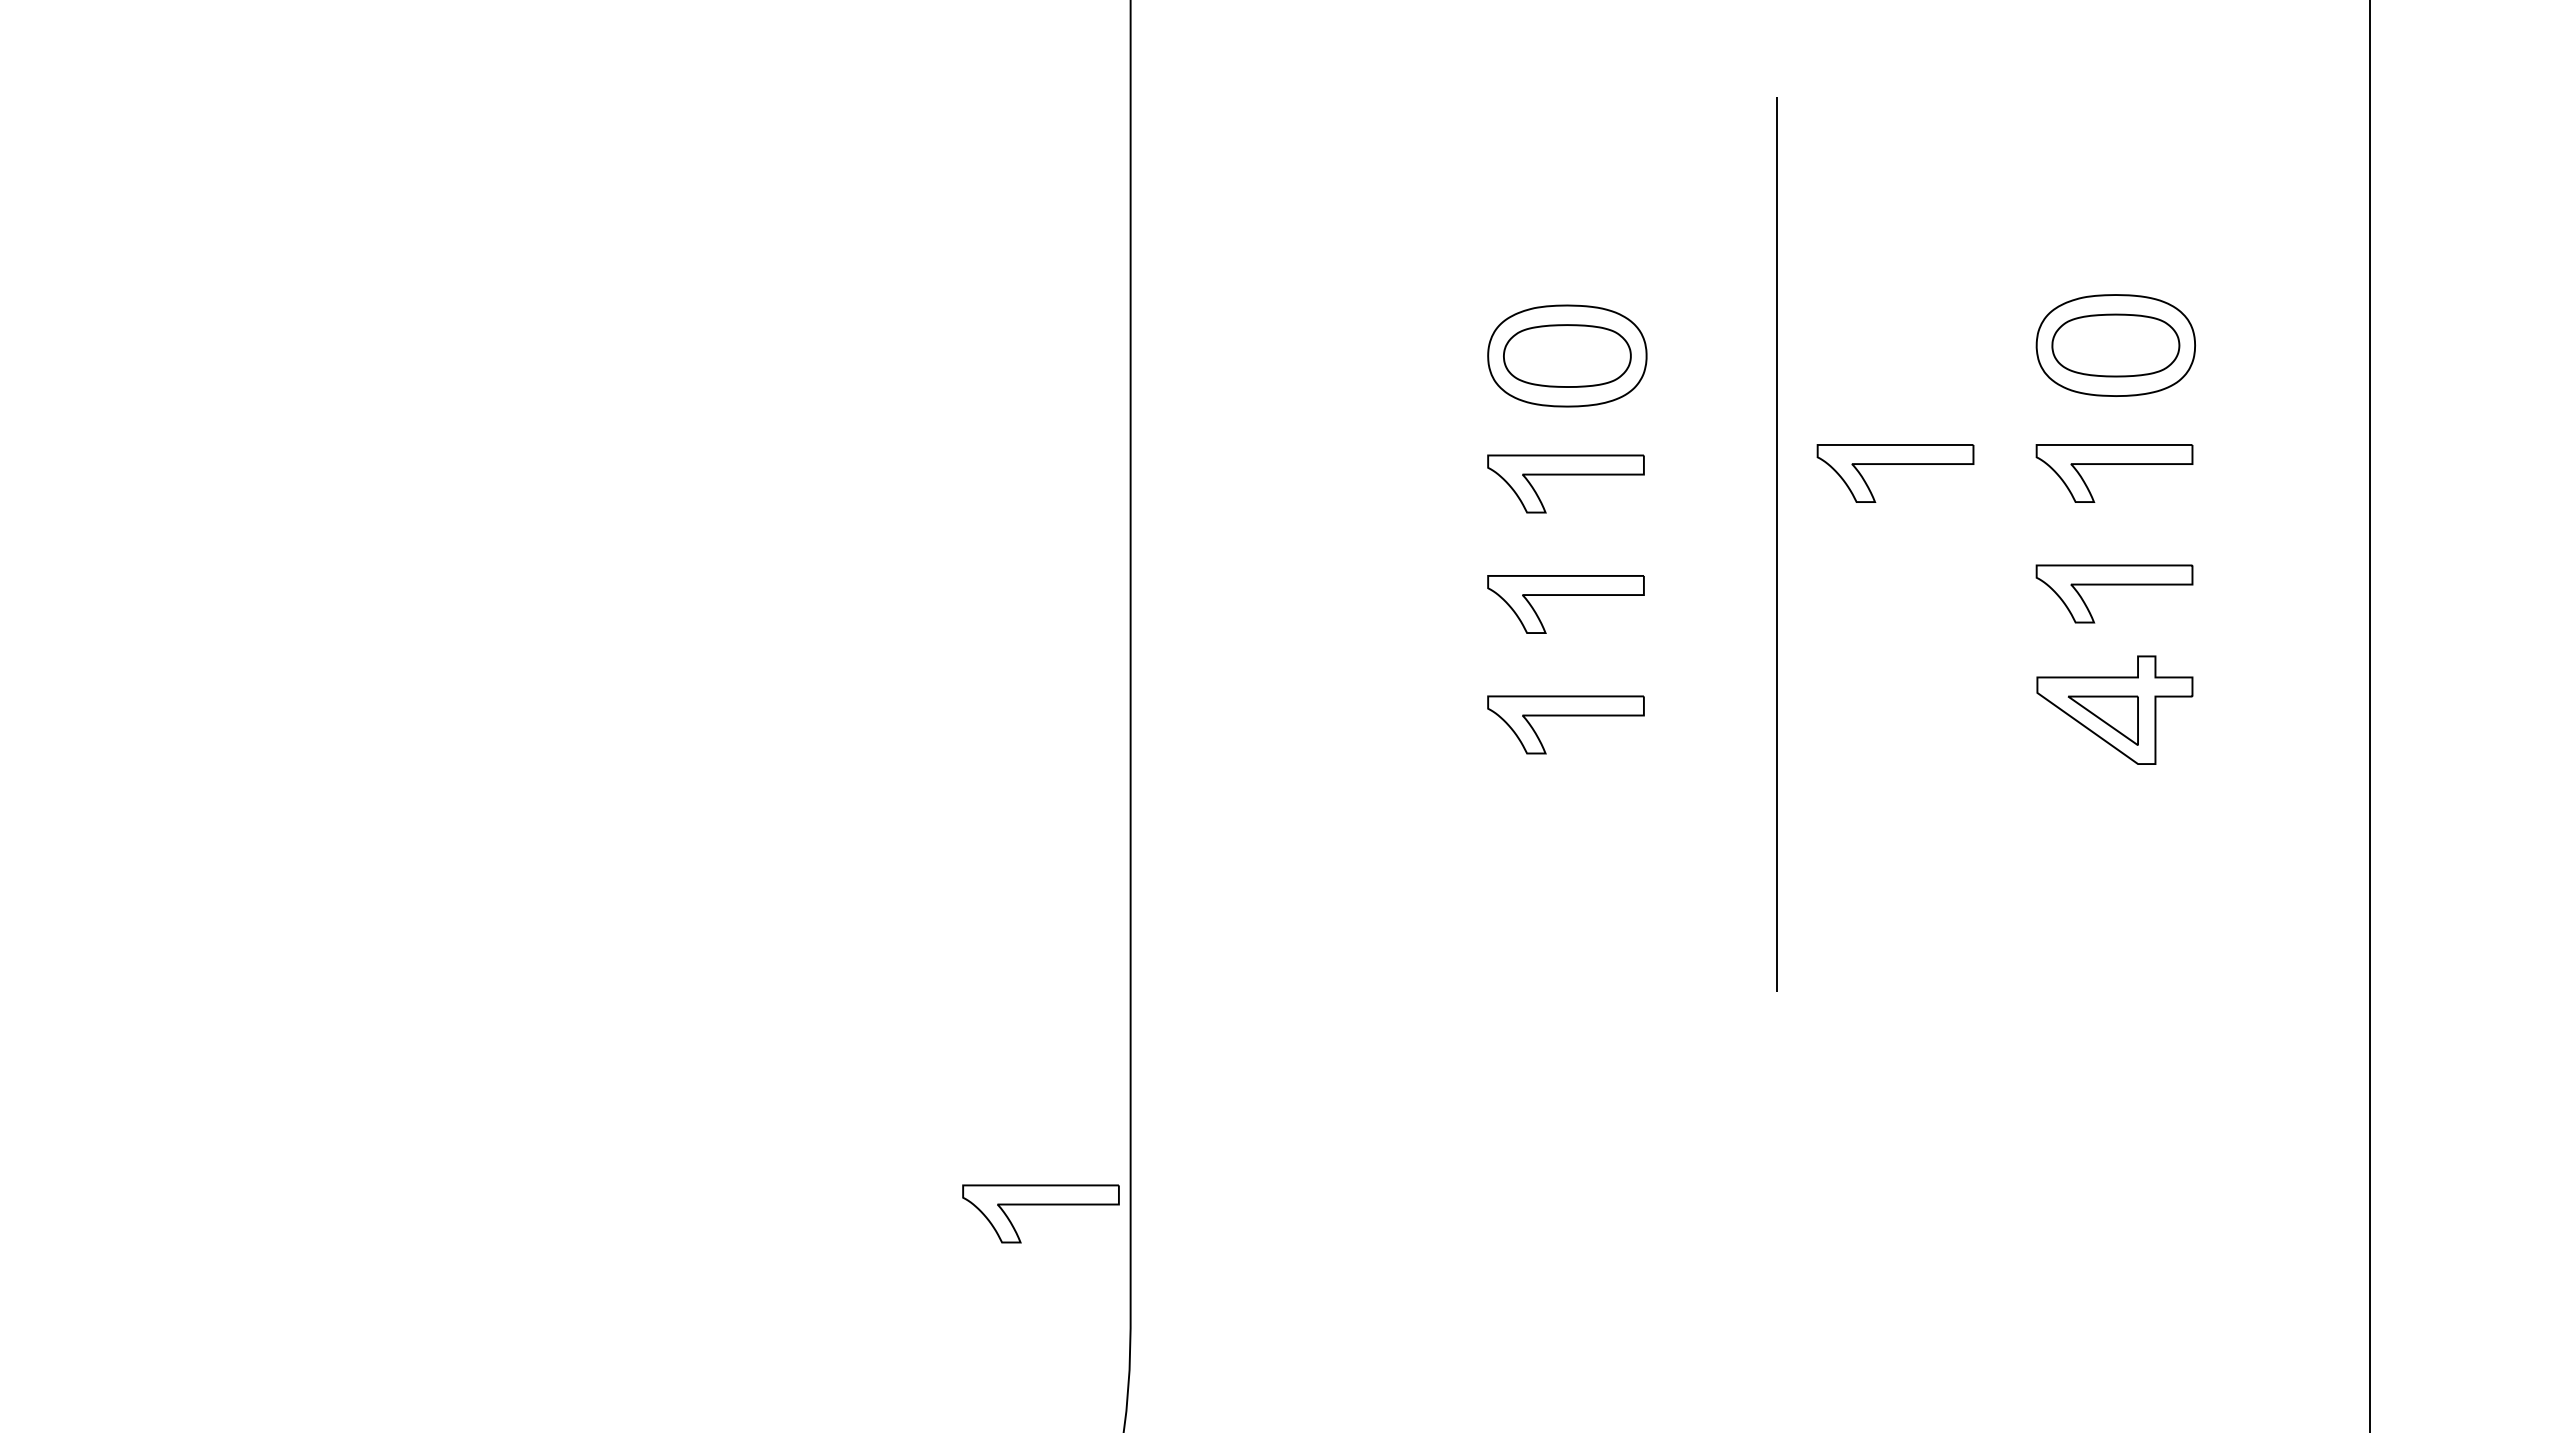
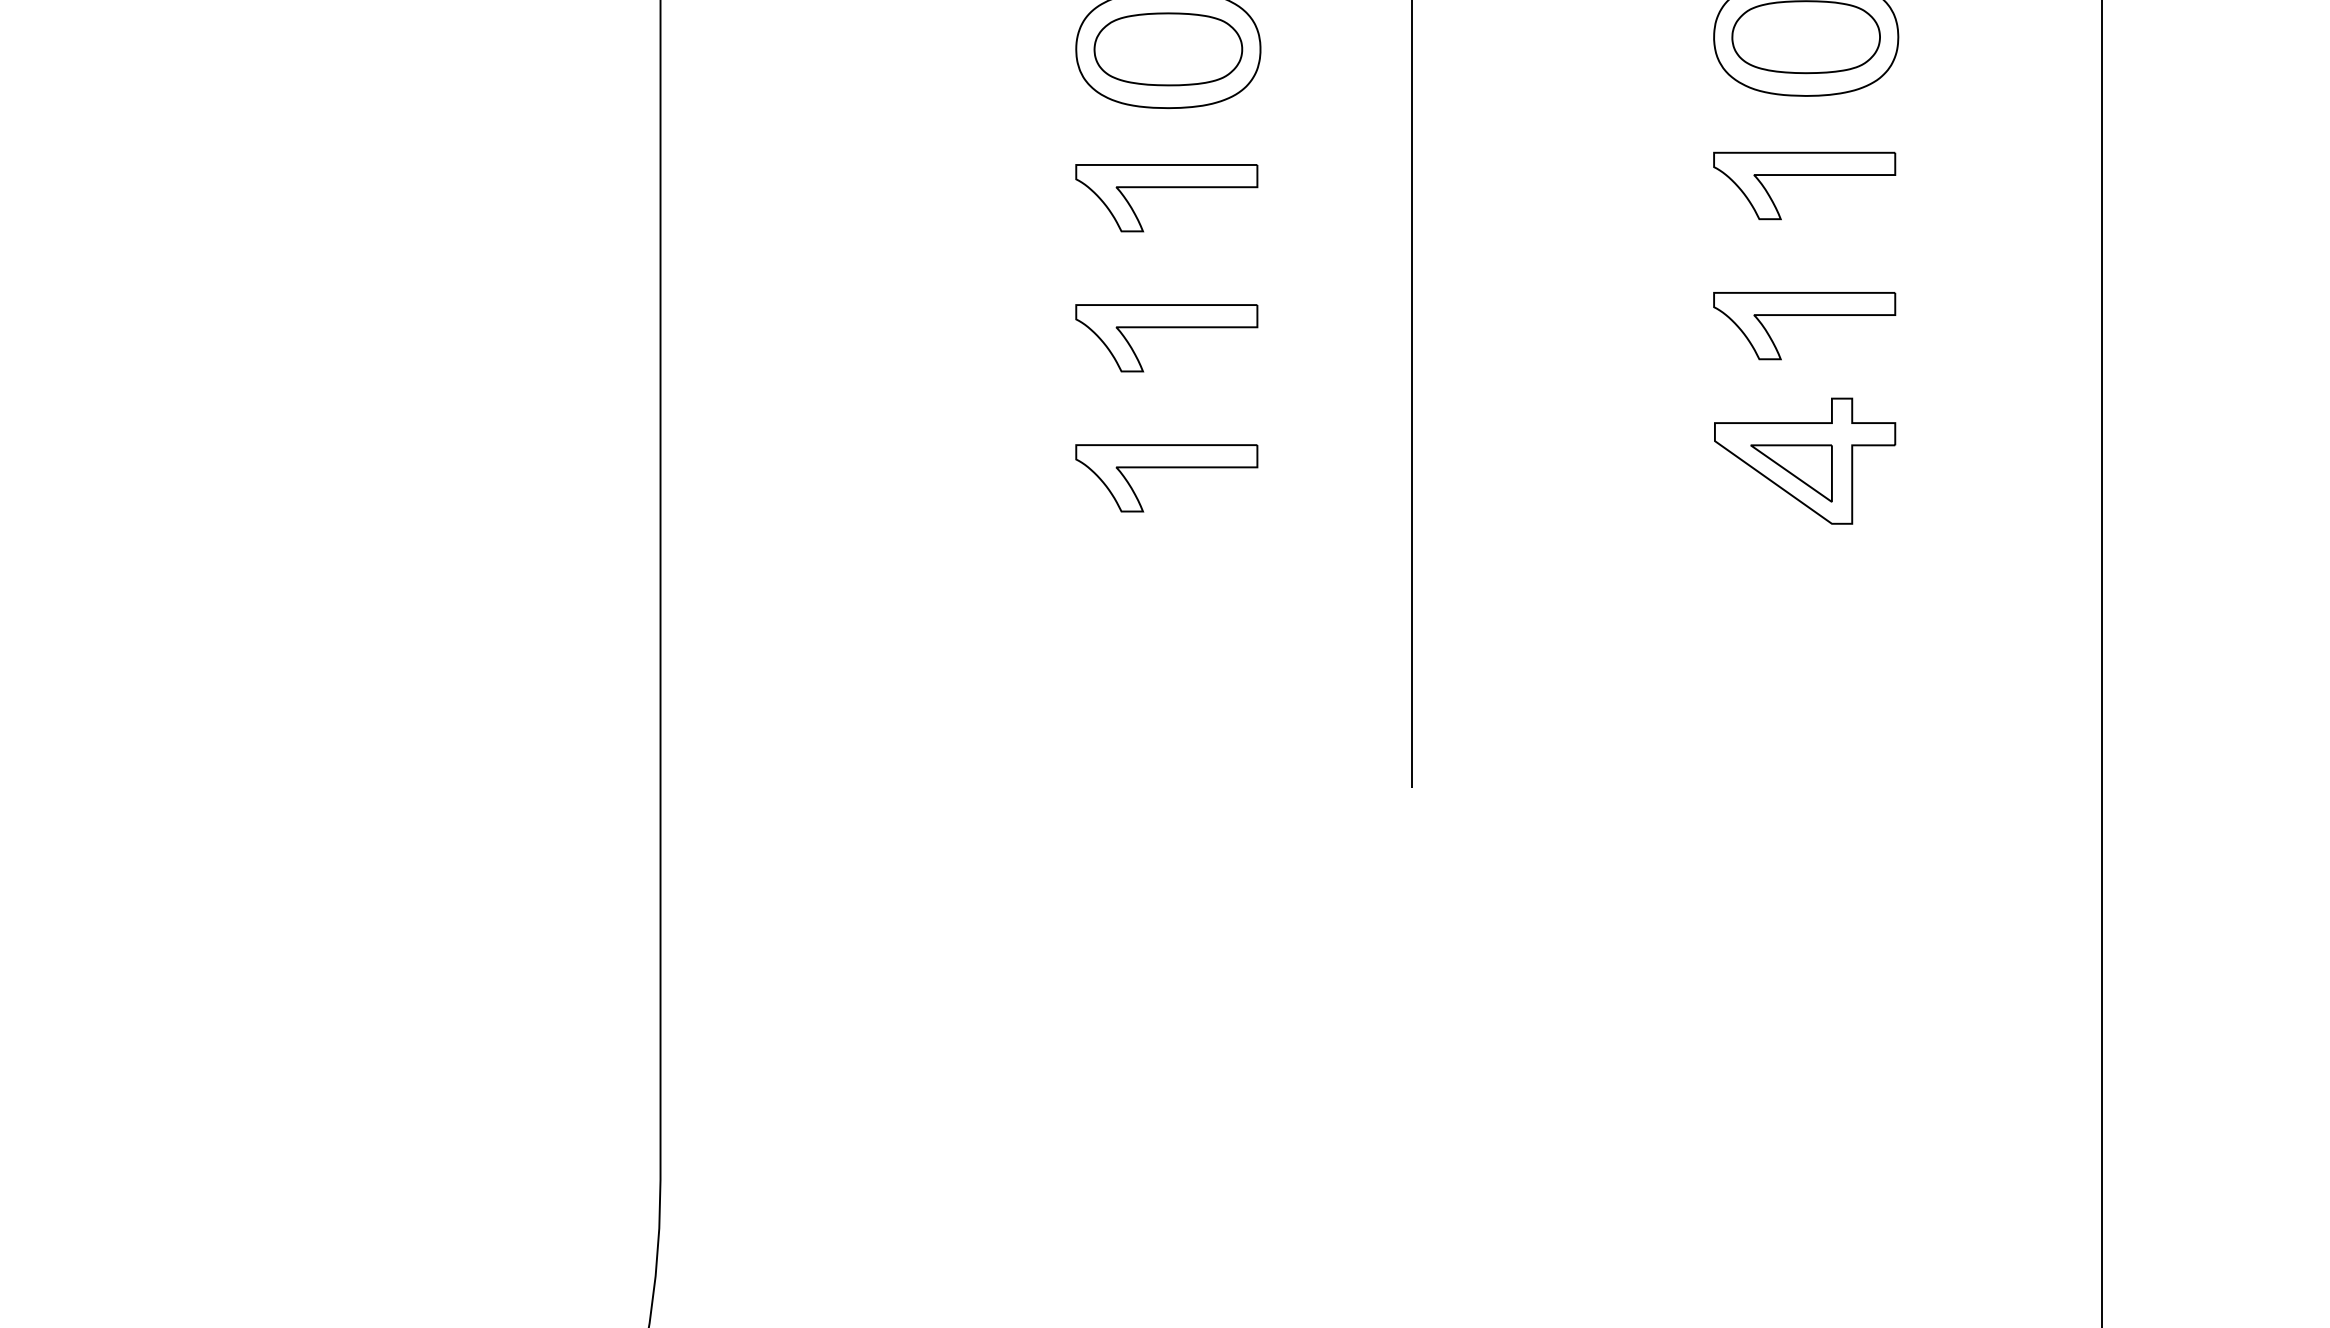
part: (1895, 464) -> (1549, 175), removed
part: (1040, 1205) -> (555, 1037), removed

